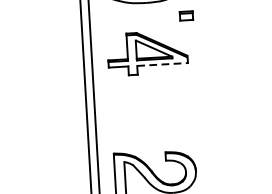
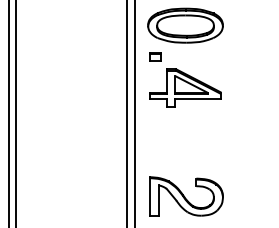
part: (186, 15) -> (155, 56), moved
line: (162, 64) -> (198, 99), dashed -> solid

